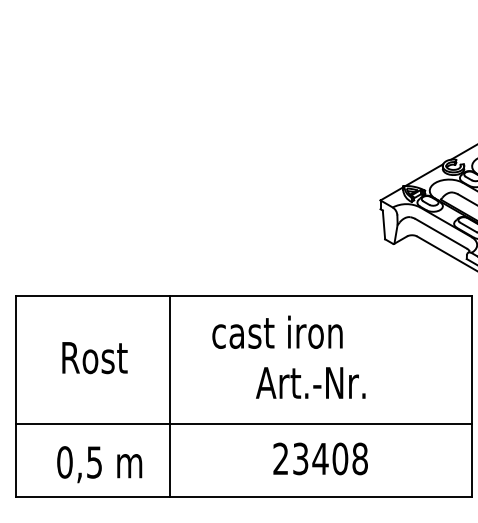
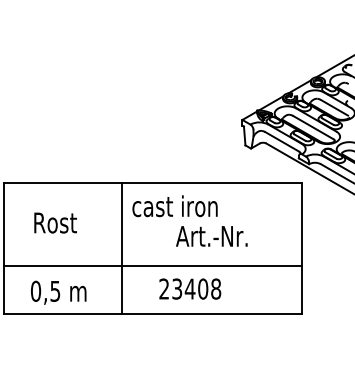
text: (310, 383) -> (211, 236), moved
line: (169, 396) -> (121, 248), moved
text: (320, 458) -> (190, 288), moved

